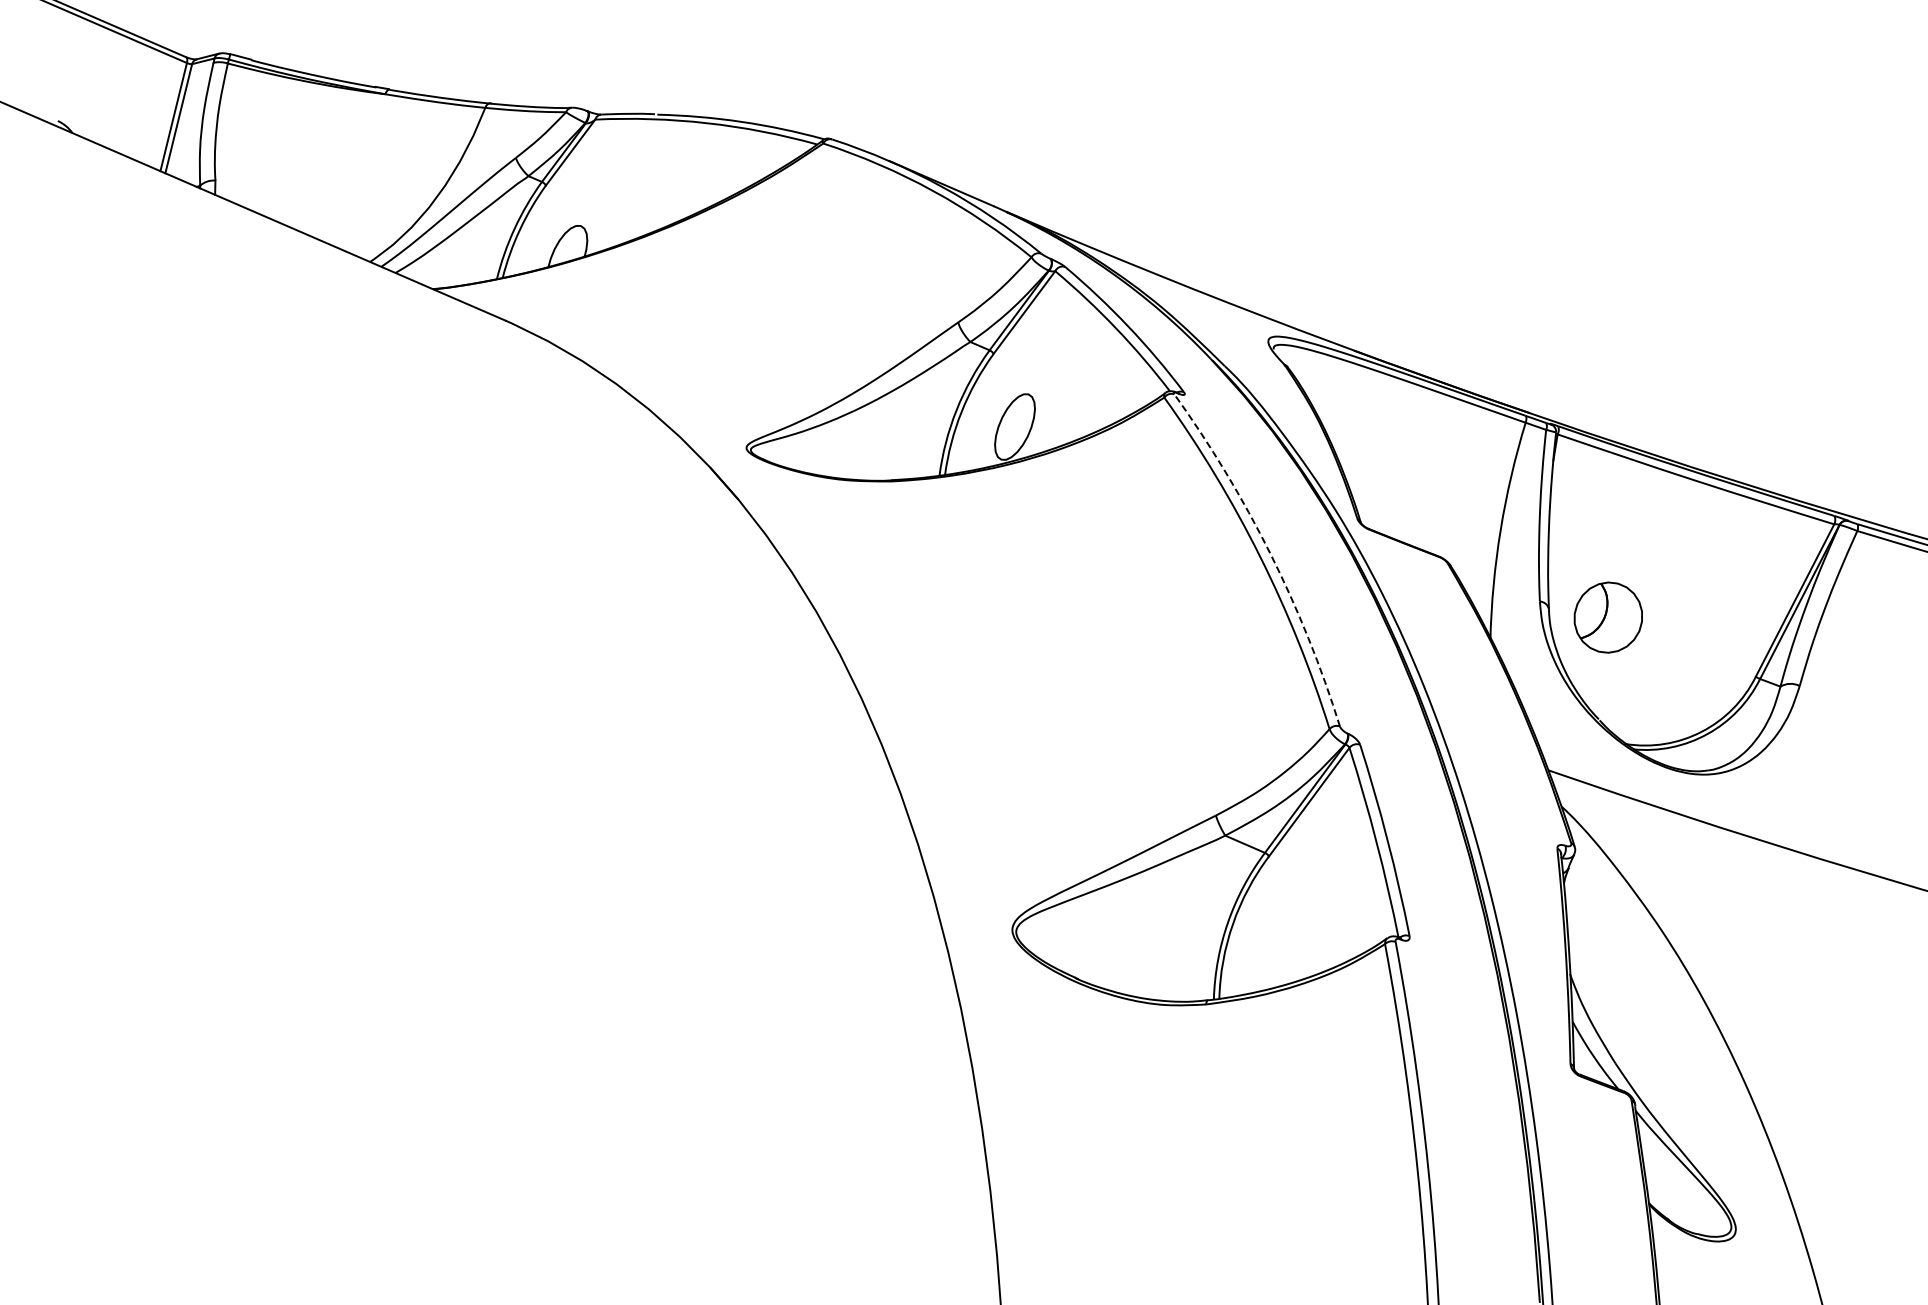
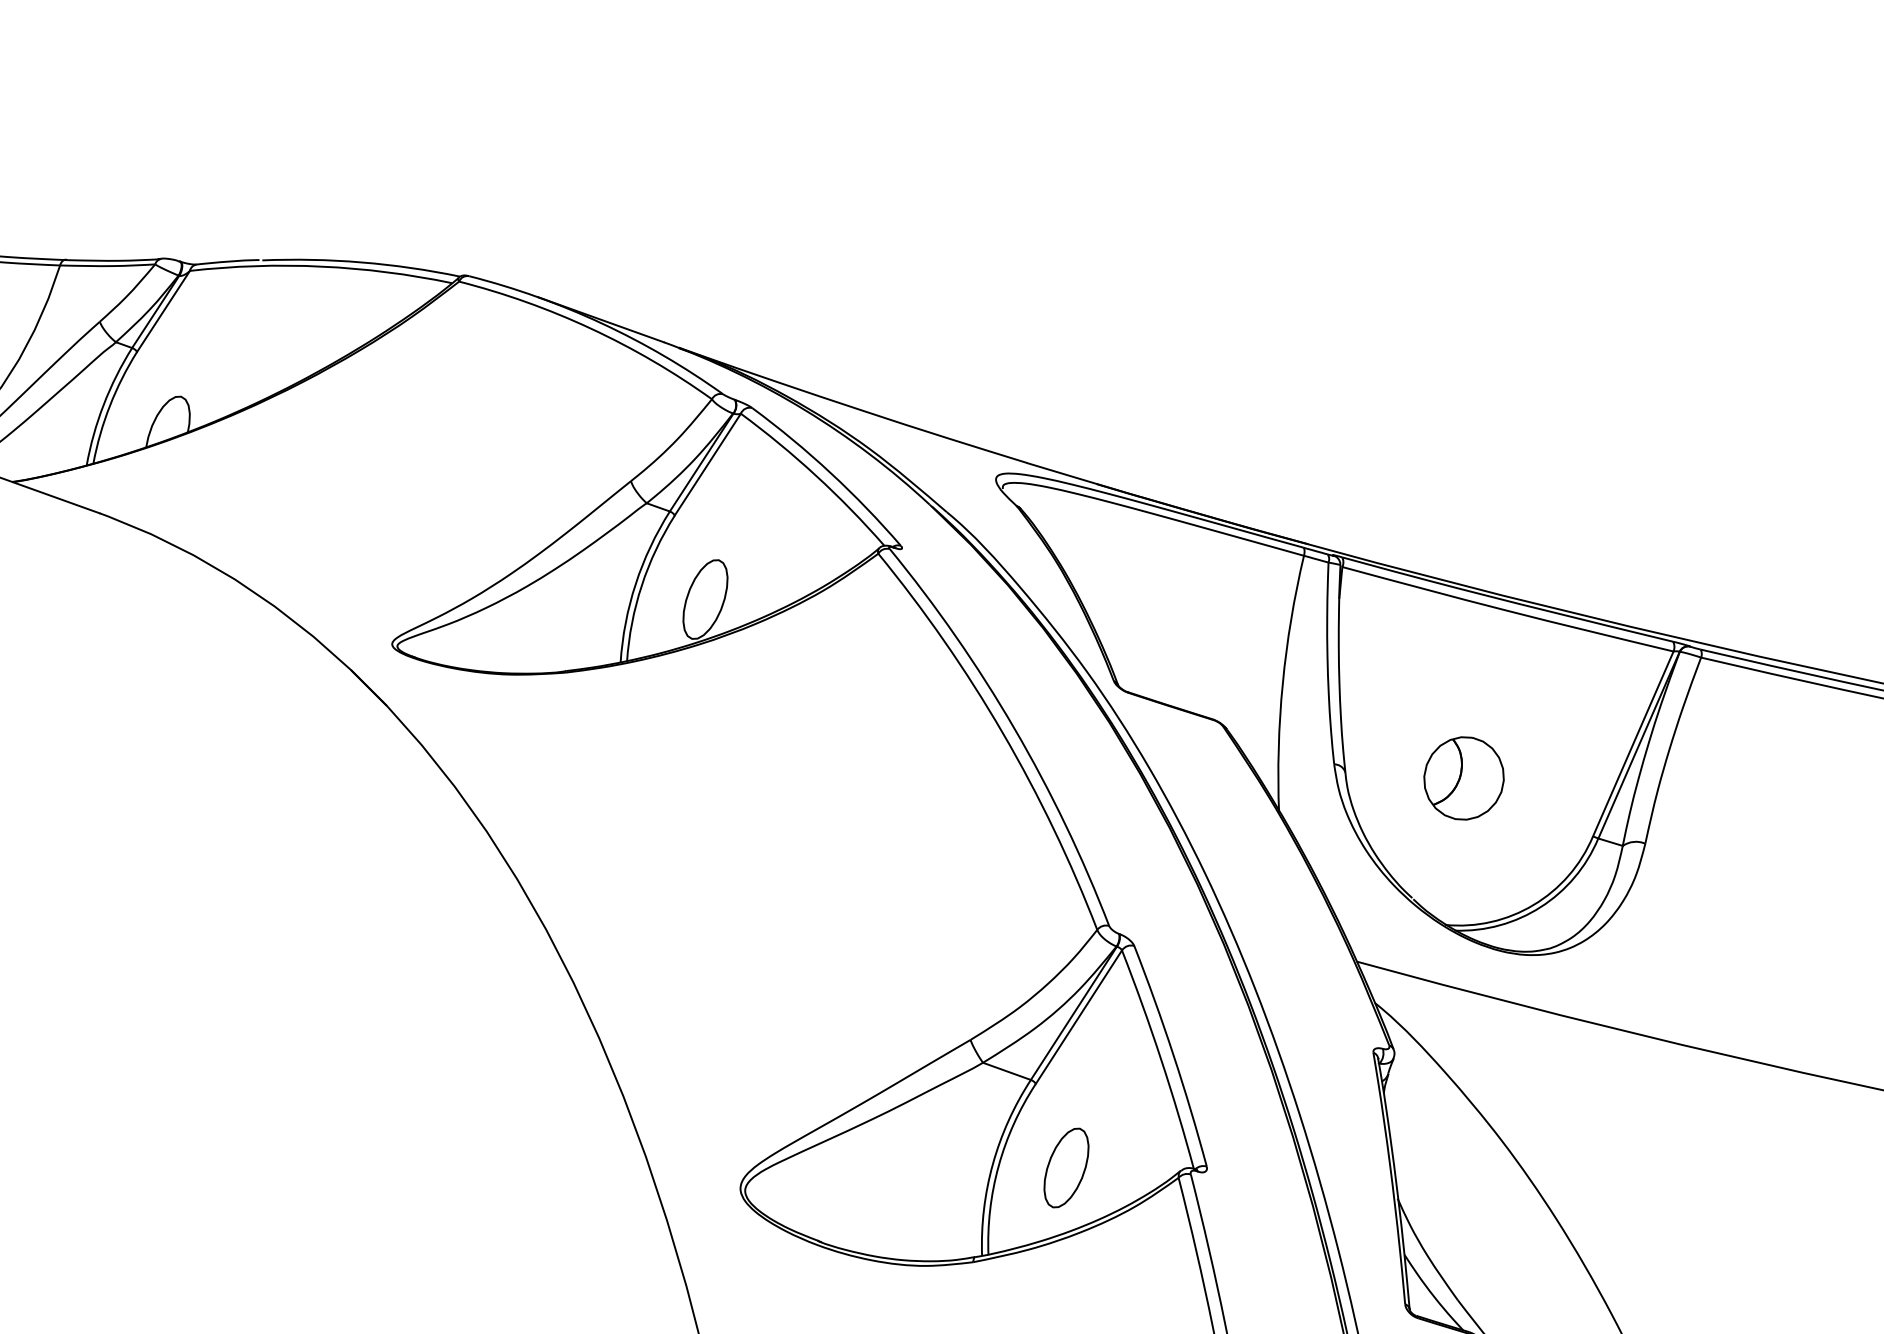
arc: (1270, 553) -> (1014, 728), dashed -> solid
part: (1607, 617) -> (1463, 778), moved
part: (1290, 929) -> (1066, 1167), added

